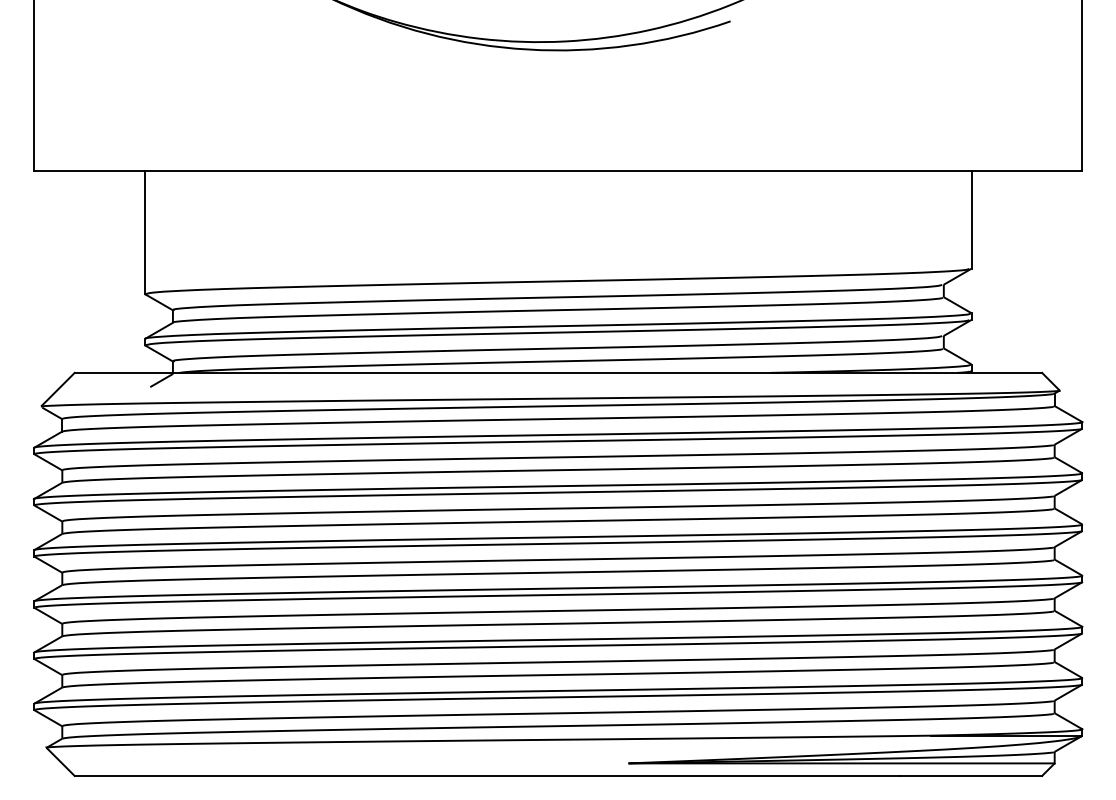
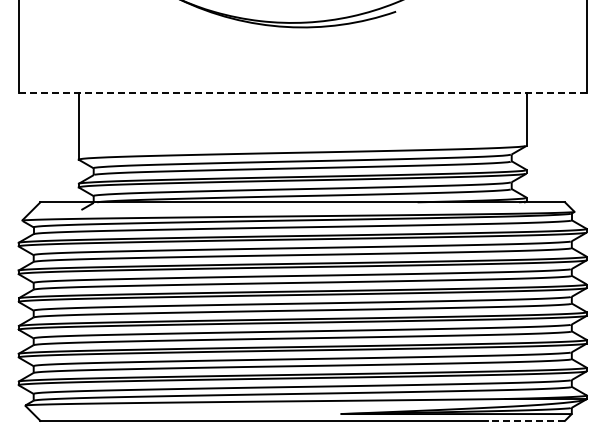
line: (559, 172) -> (303, 93), solid -> dashed
line: (971, 775) -> (526, 420), solid -> dashed

